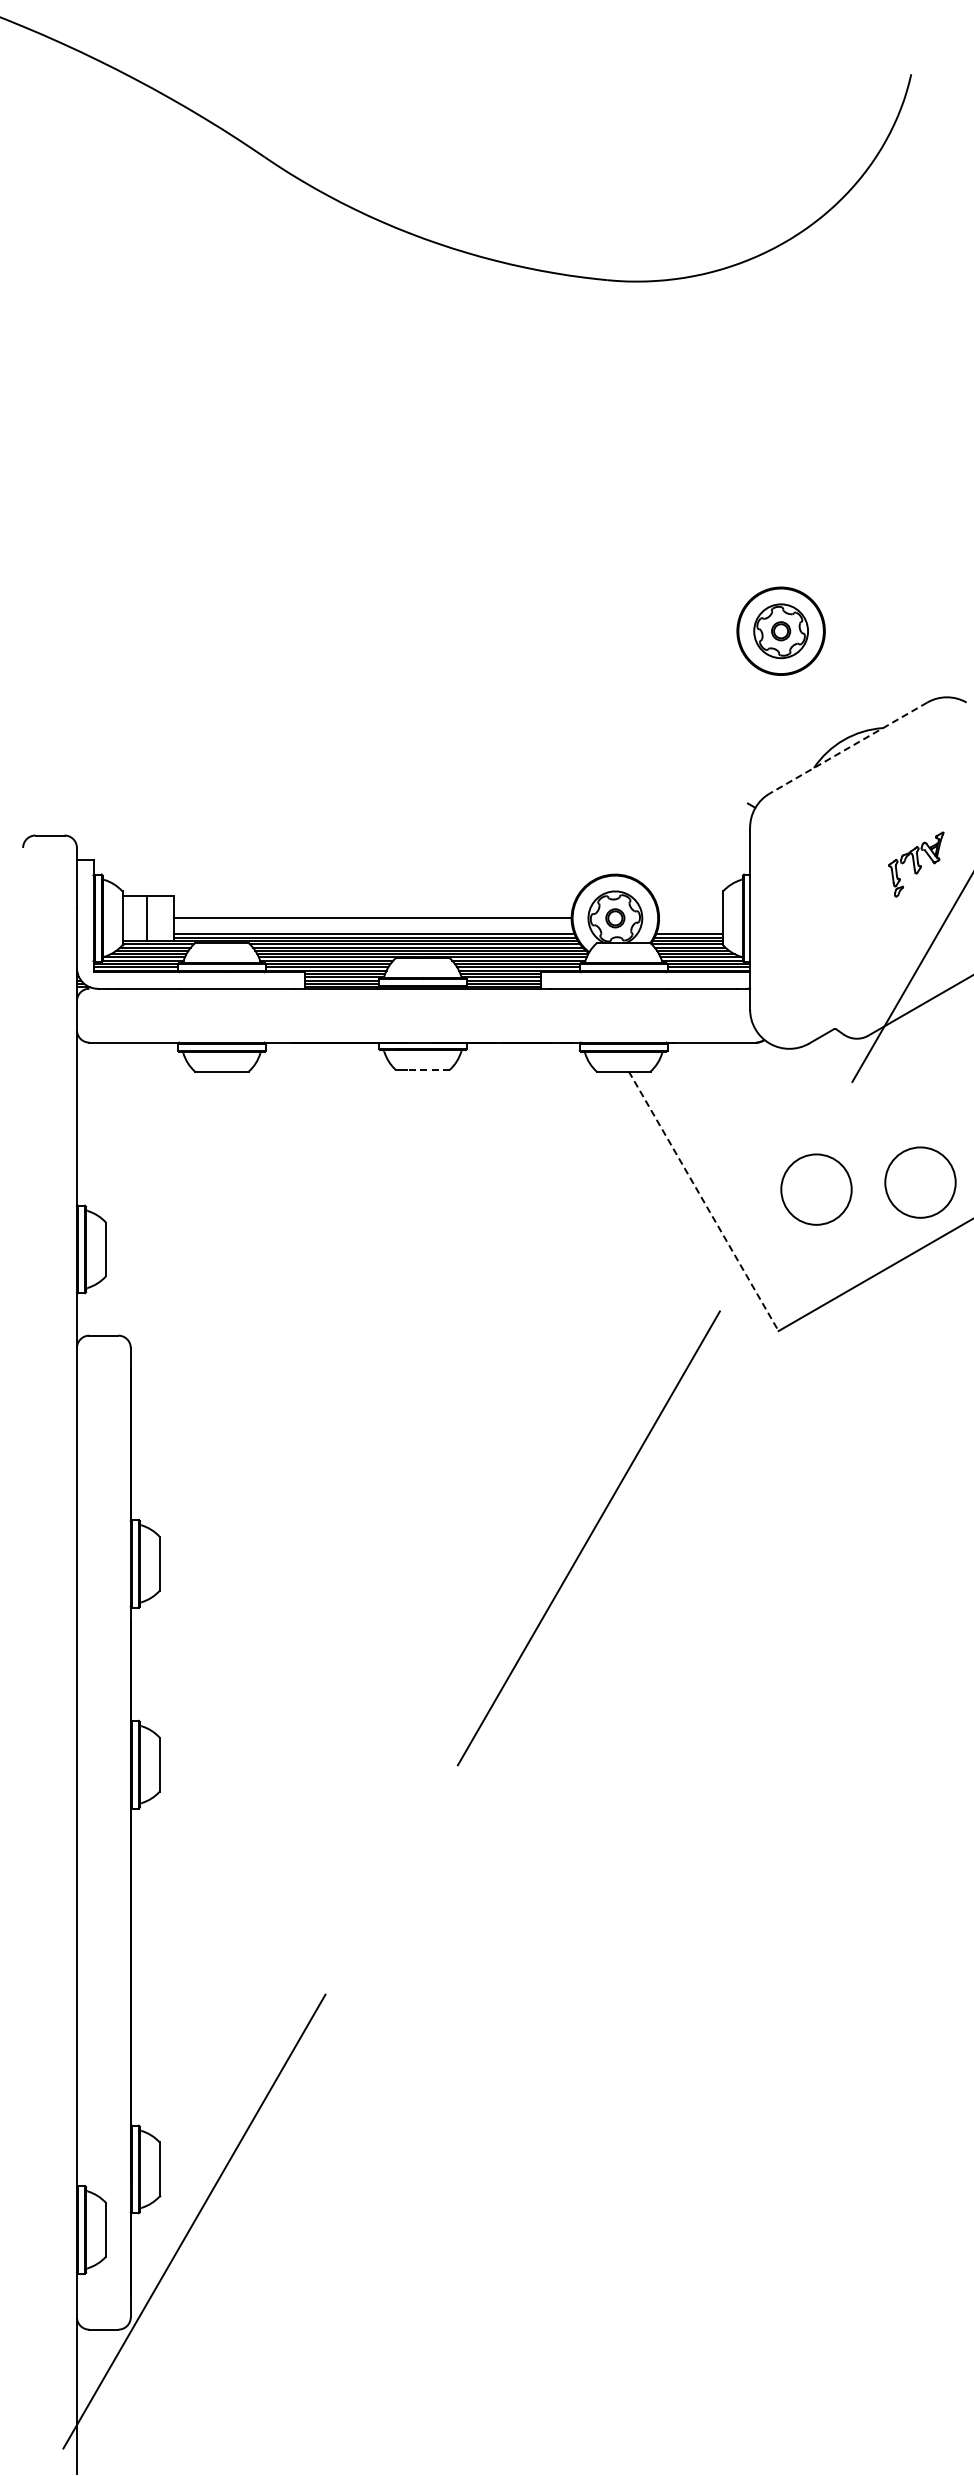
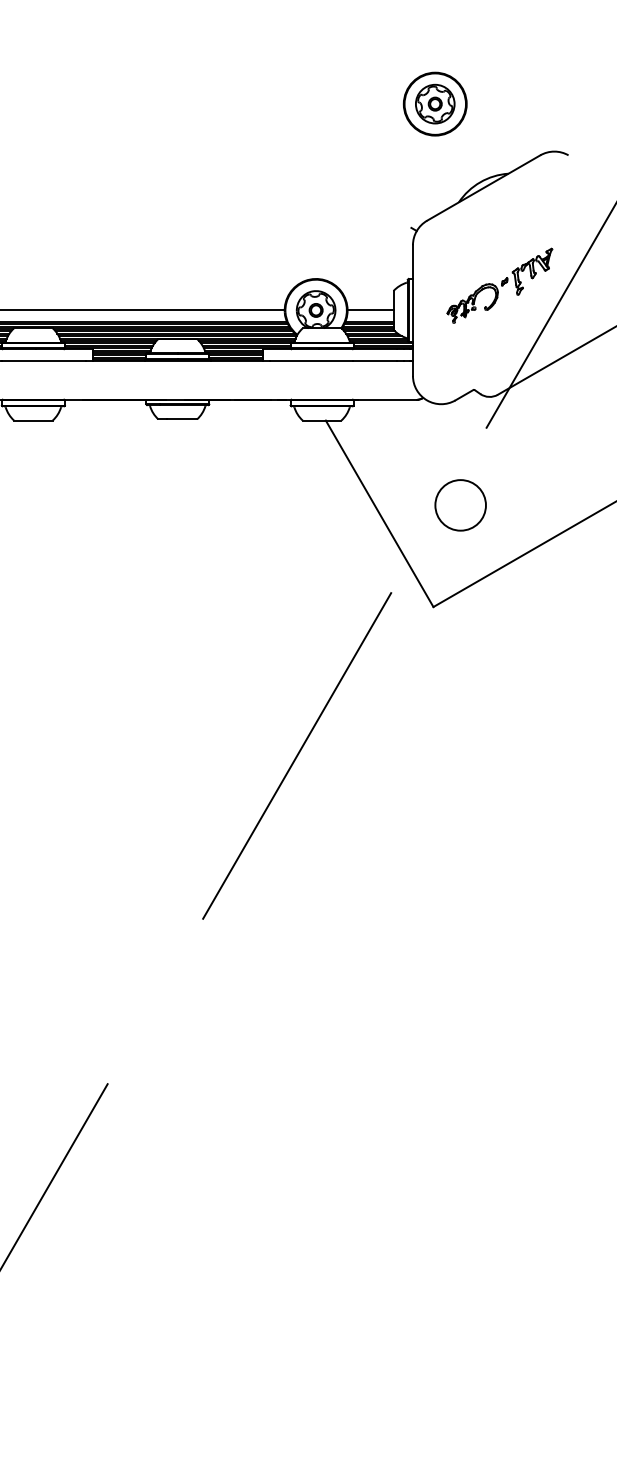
line: (848, 748) -> (483, 188), dashed -> solid
part: (839, 904) -> (477, 300), added
line: (691, 918) -> (370, 310), added
line: (428, 1069) -> (181, 419), dashed -> solid
circle: (920, 1182) -> (535, 500), removed
line: (703, 1201) -> (379, 513), dashed -> solid

